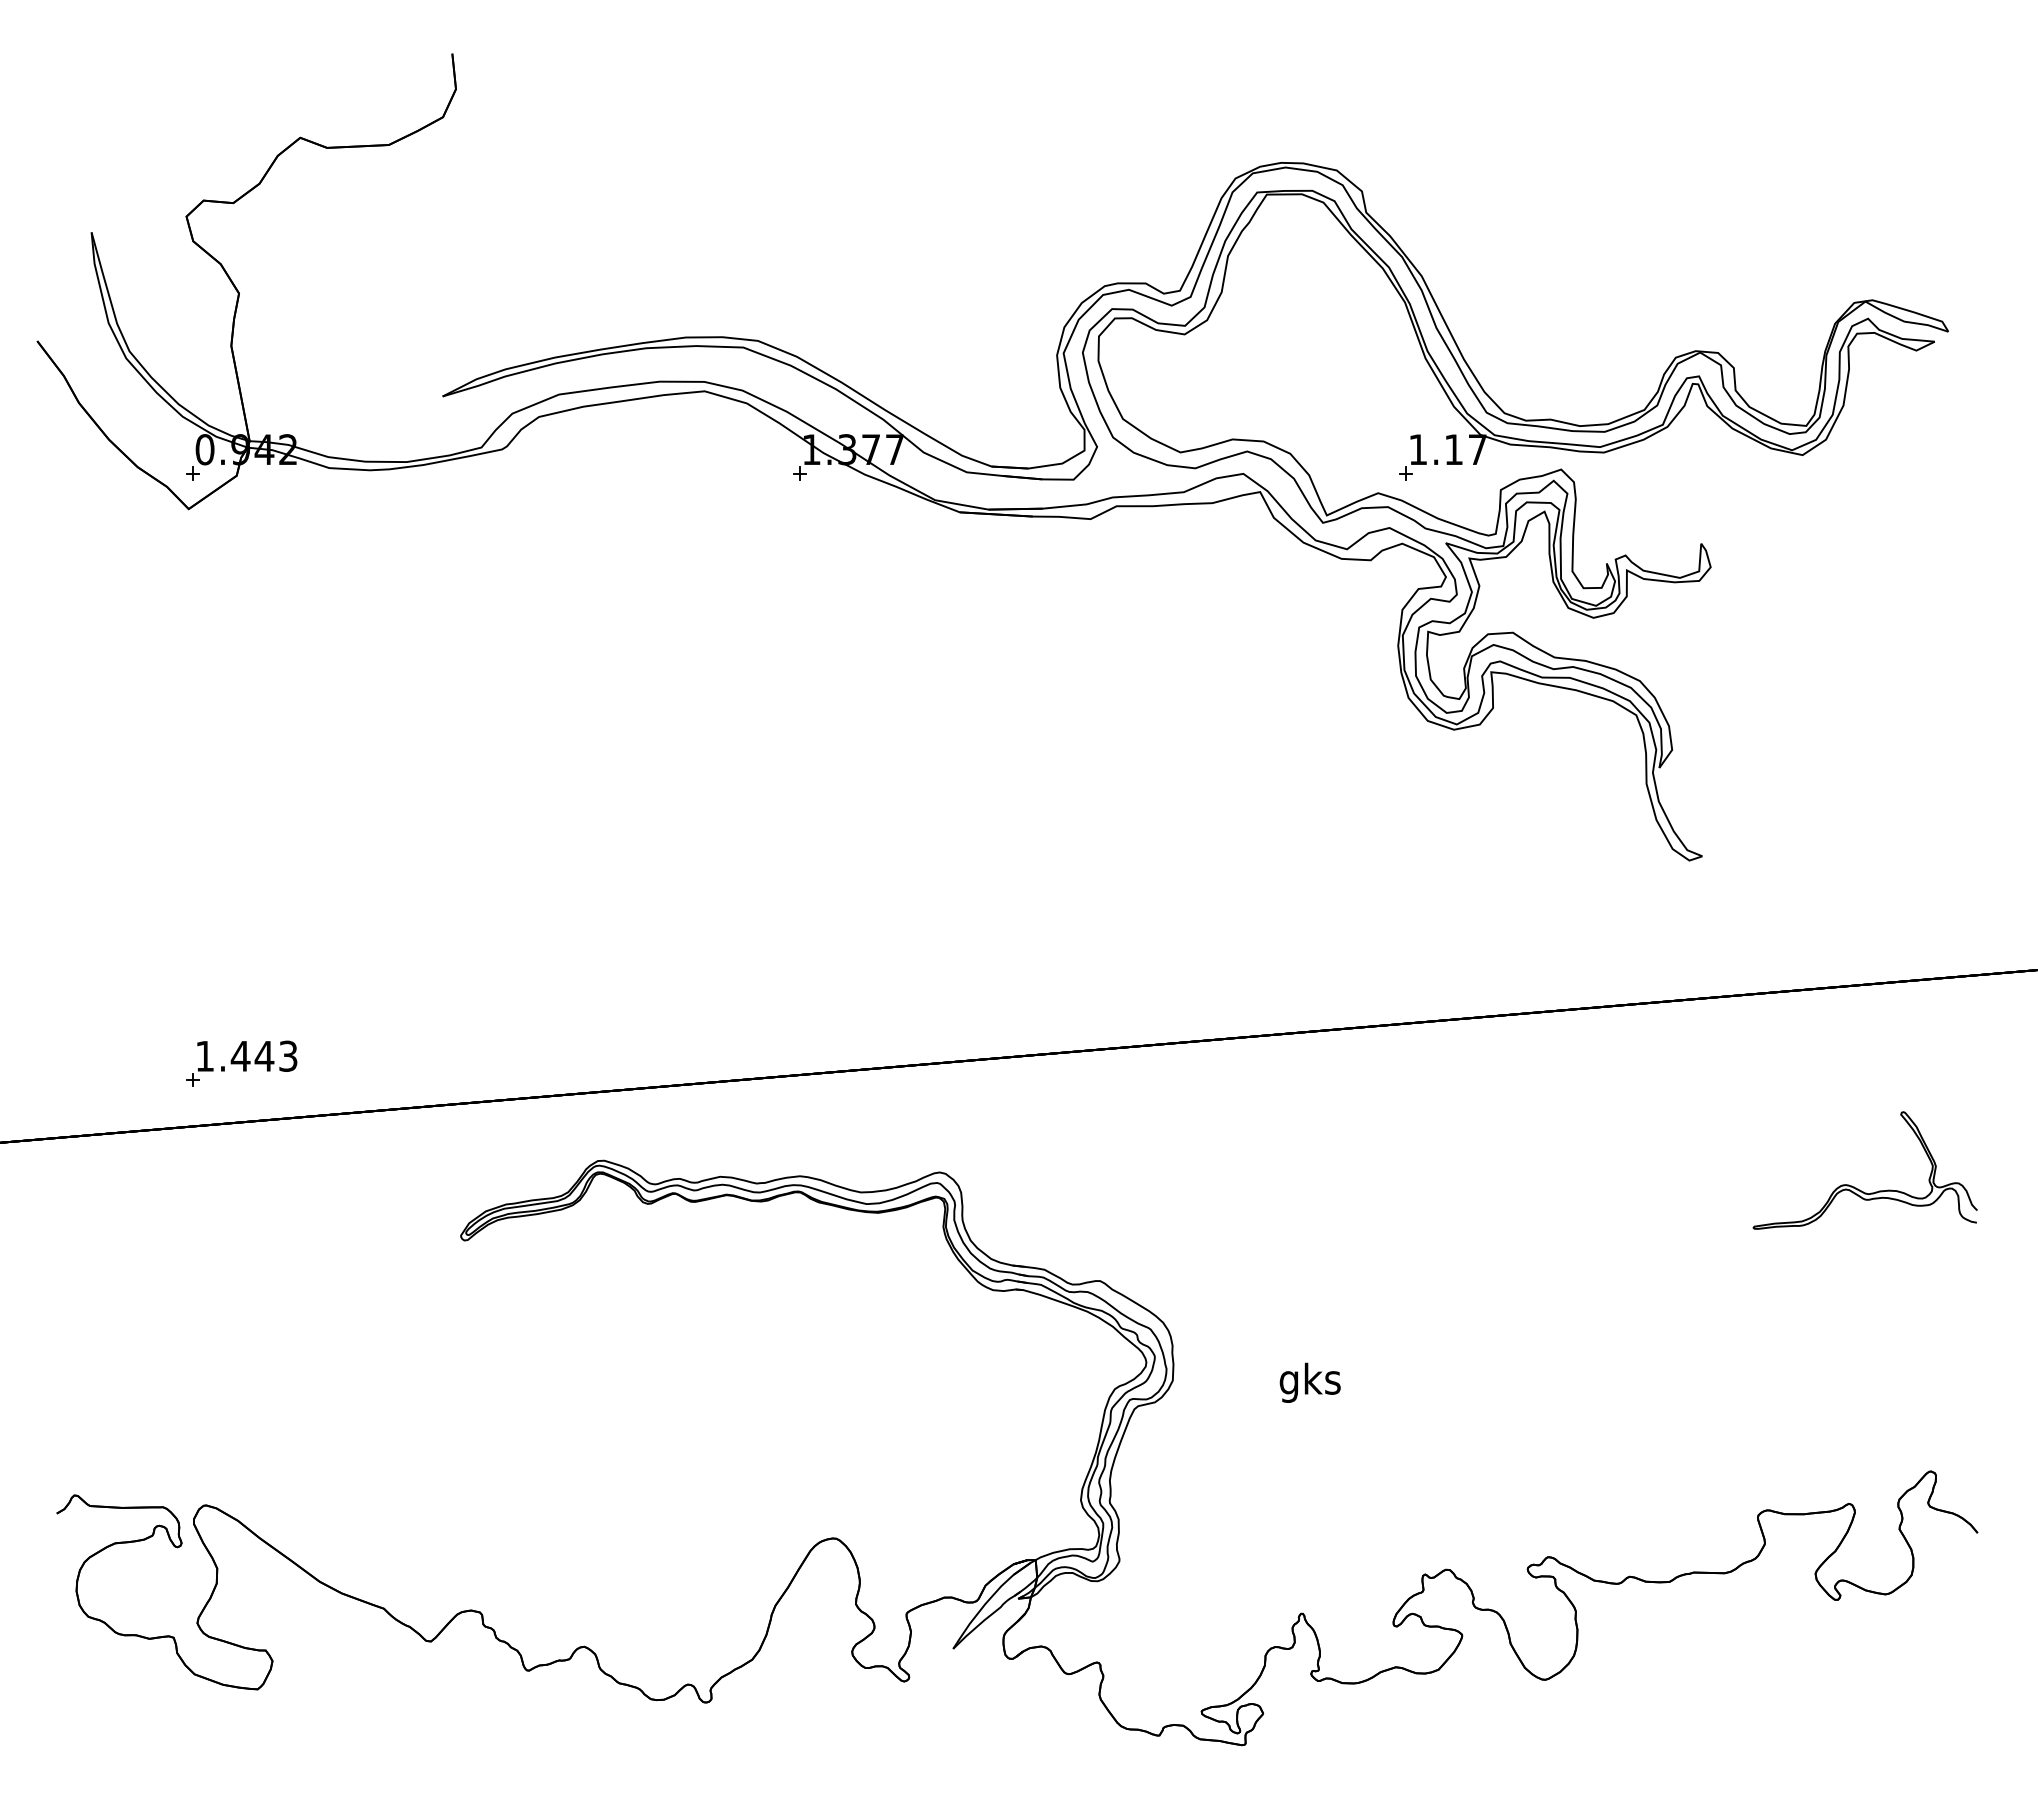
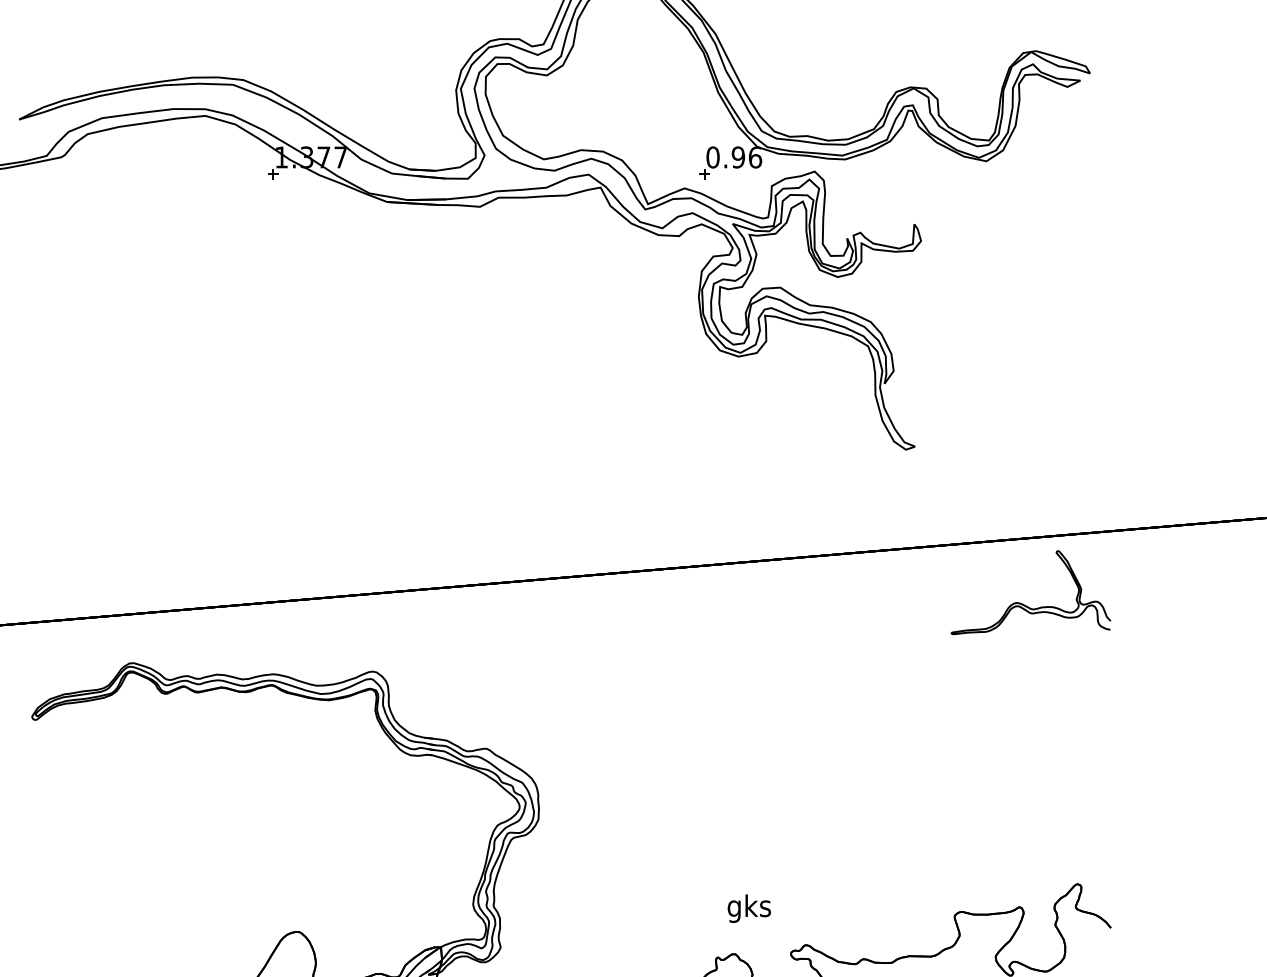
text: (1448, 449) -> (734, 157), 1.17 -> 0.96
curve: (1856, 1187) -> (1024, 604), moved
text: (1309, 1382) -> (748, 908), moved

